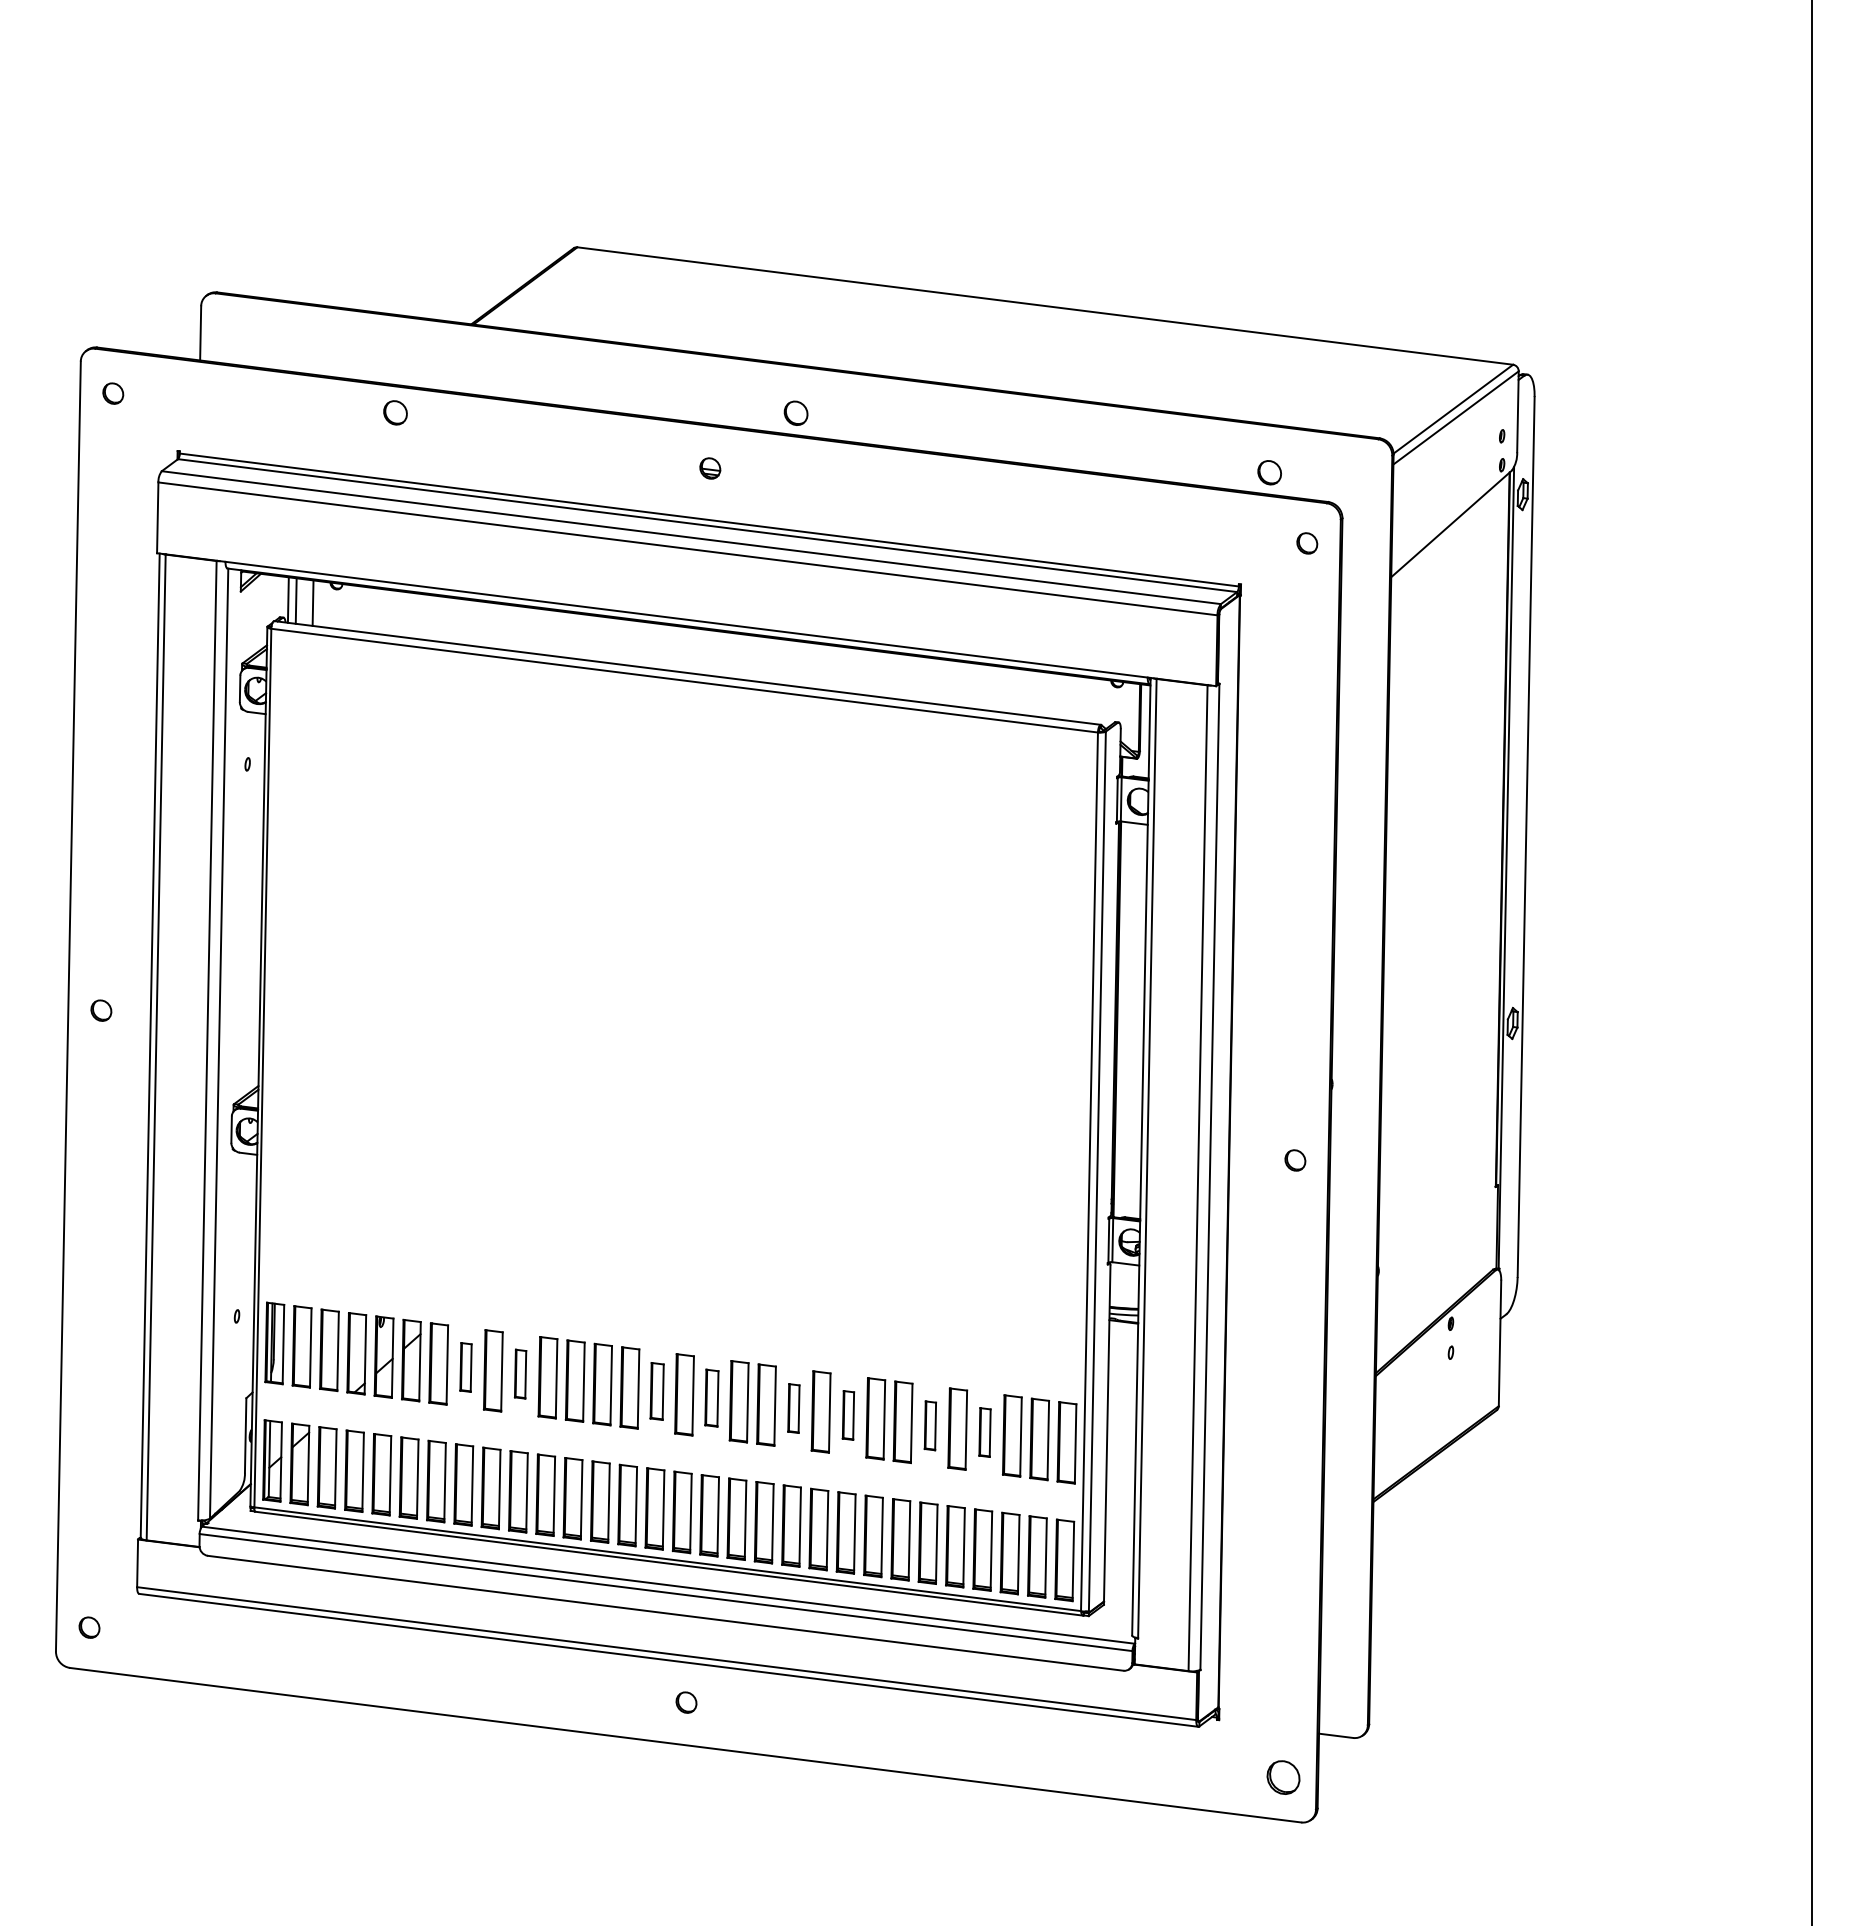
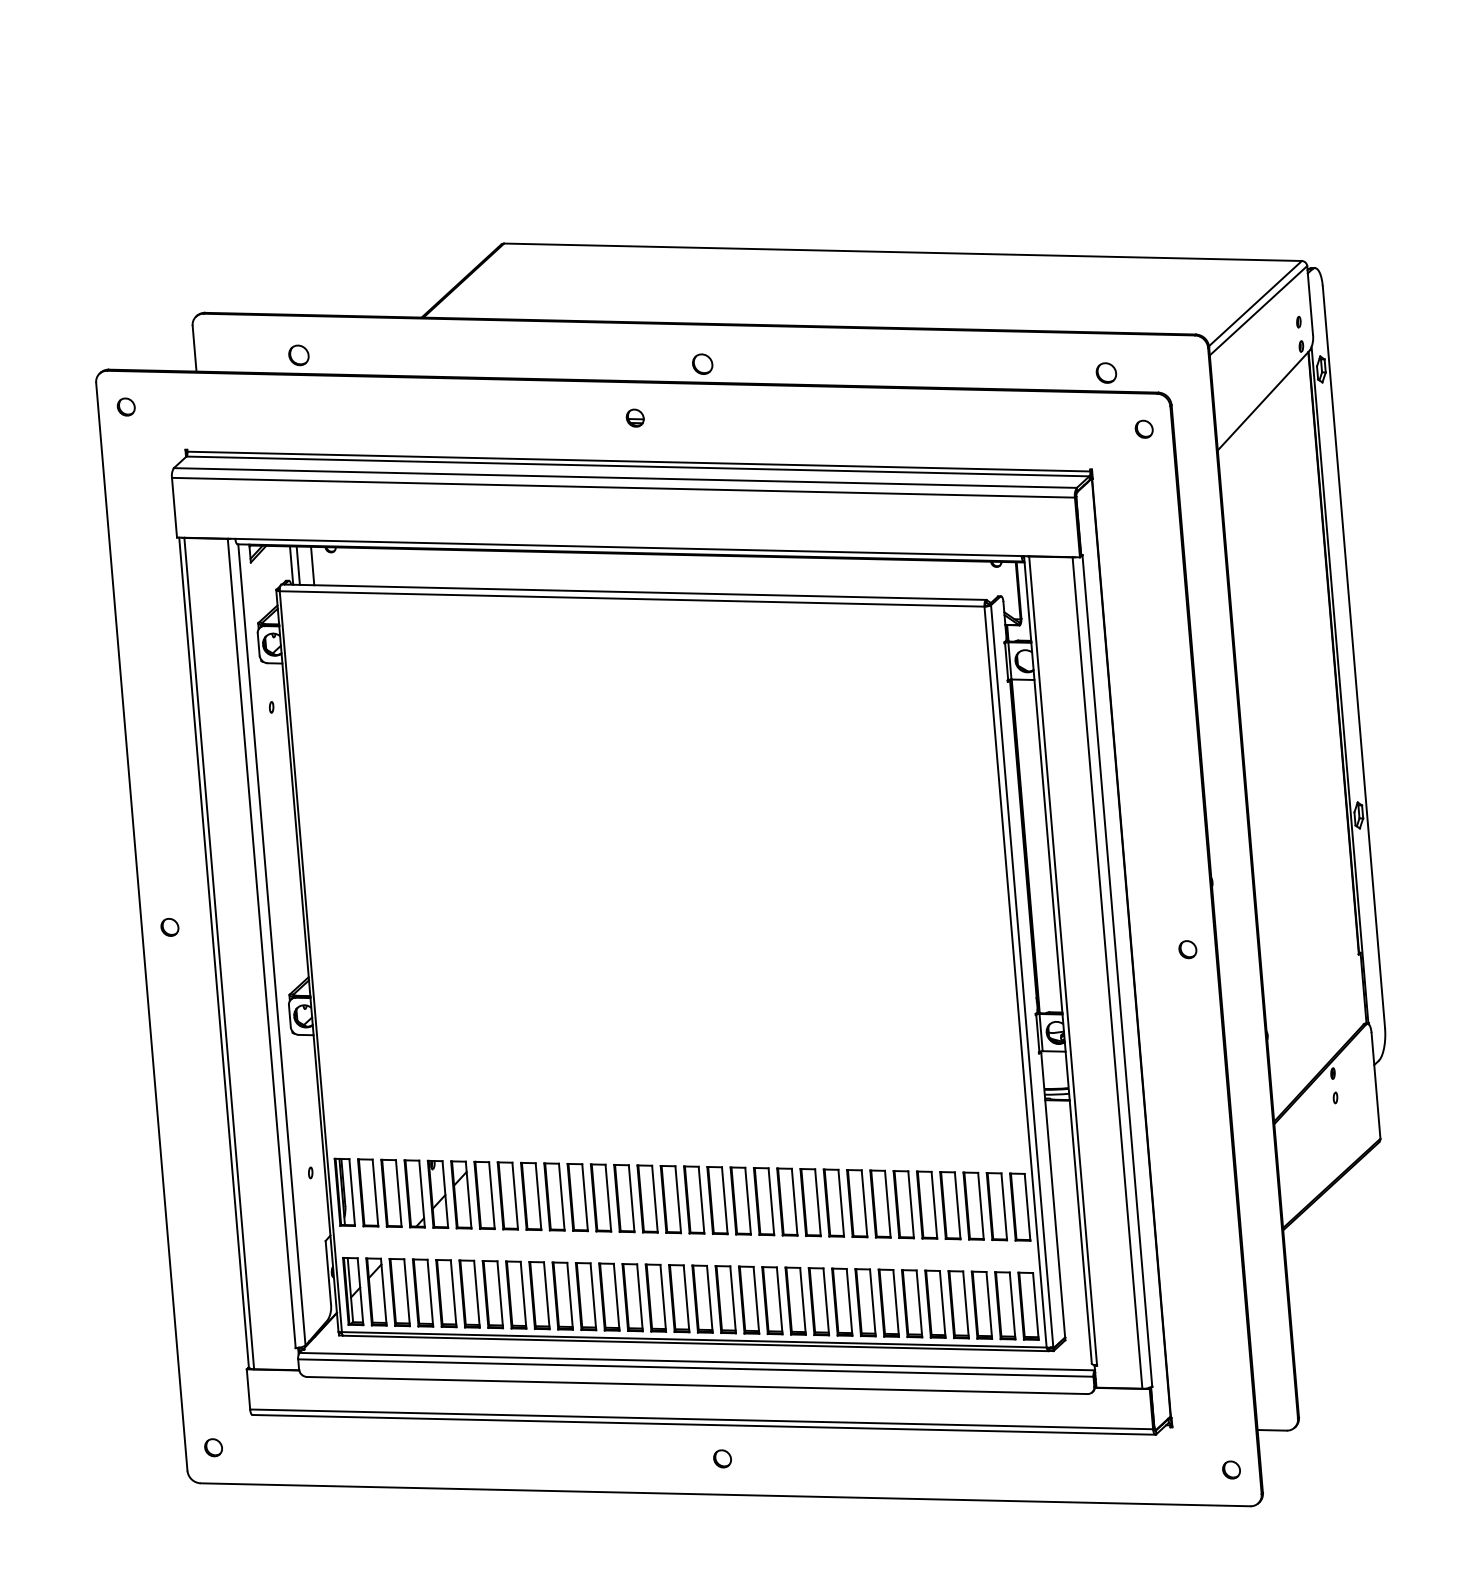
part: (395, 412) -> (298, 355), moved
part: (465, 1367) -> (507, 1196), size x1.67
part: (520, 1373) -> (554, 1196), size x1.67
part: (656, 1391) -> (670, 1199), size x1.43
part: (711, 1397) -> (717, 1199), size x1.43
part: (793, 1408) -> (787, 1202), size x1.67
part: (848, 1415) -> (833, 1203), size x1.67
part: (930, 1425) -> (903, 1204), size x1.67
part: (984, 1432) -> (949, 1205), size x1.67
part: (1283, 1777) -> (1231, 1469), size x0.62

